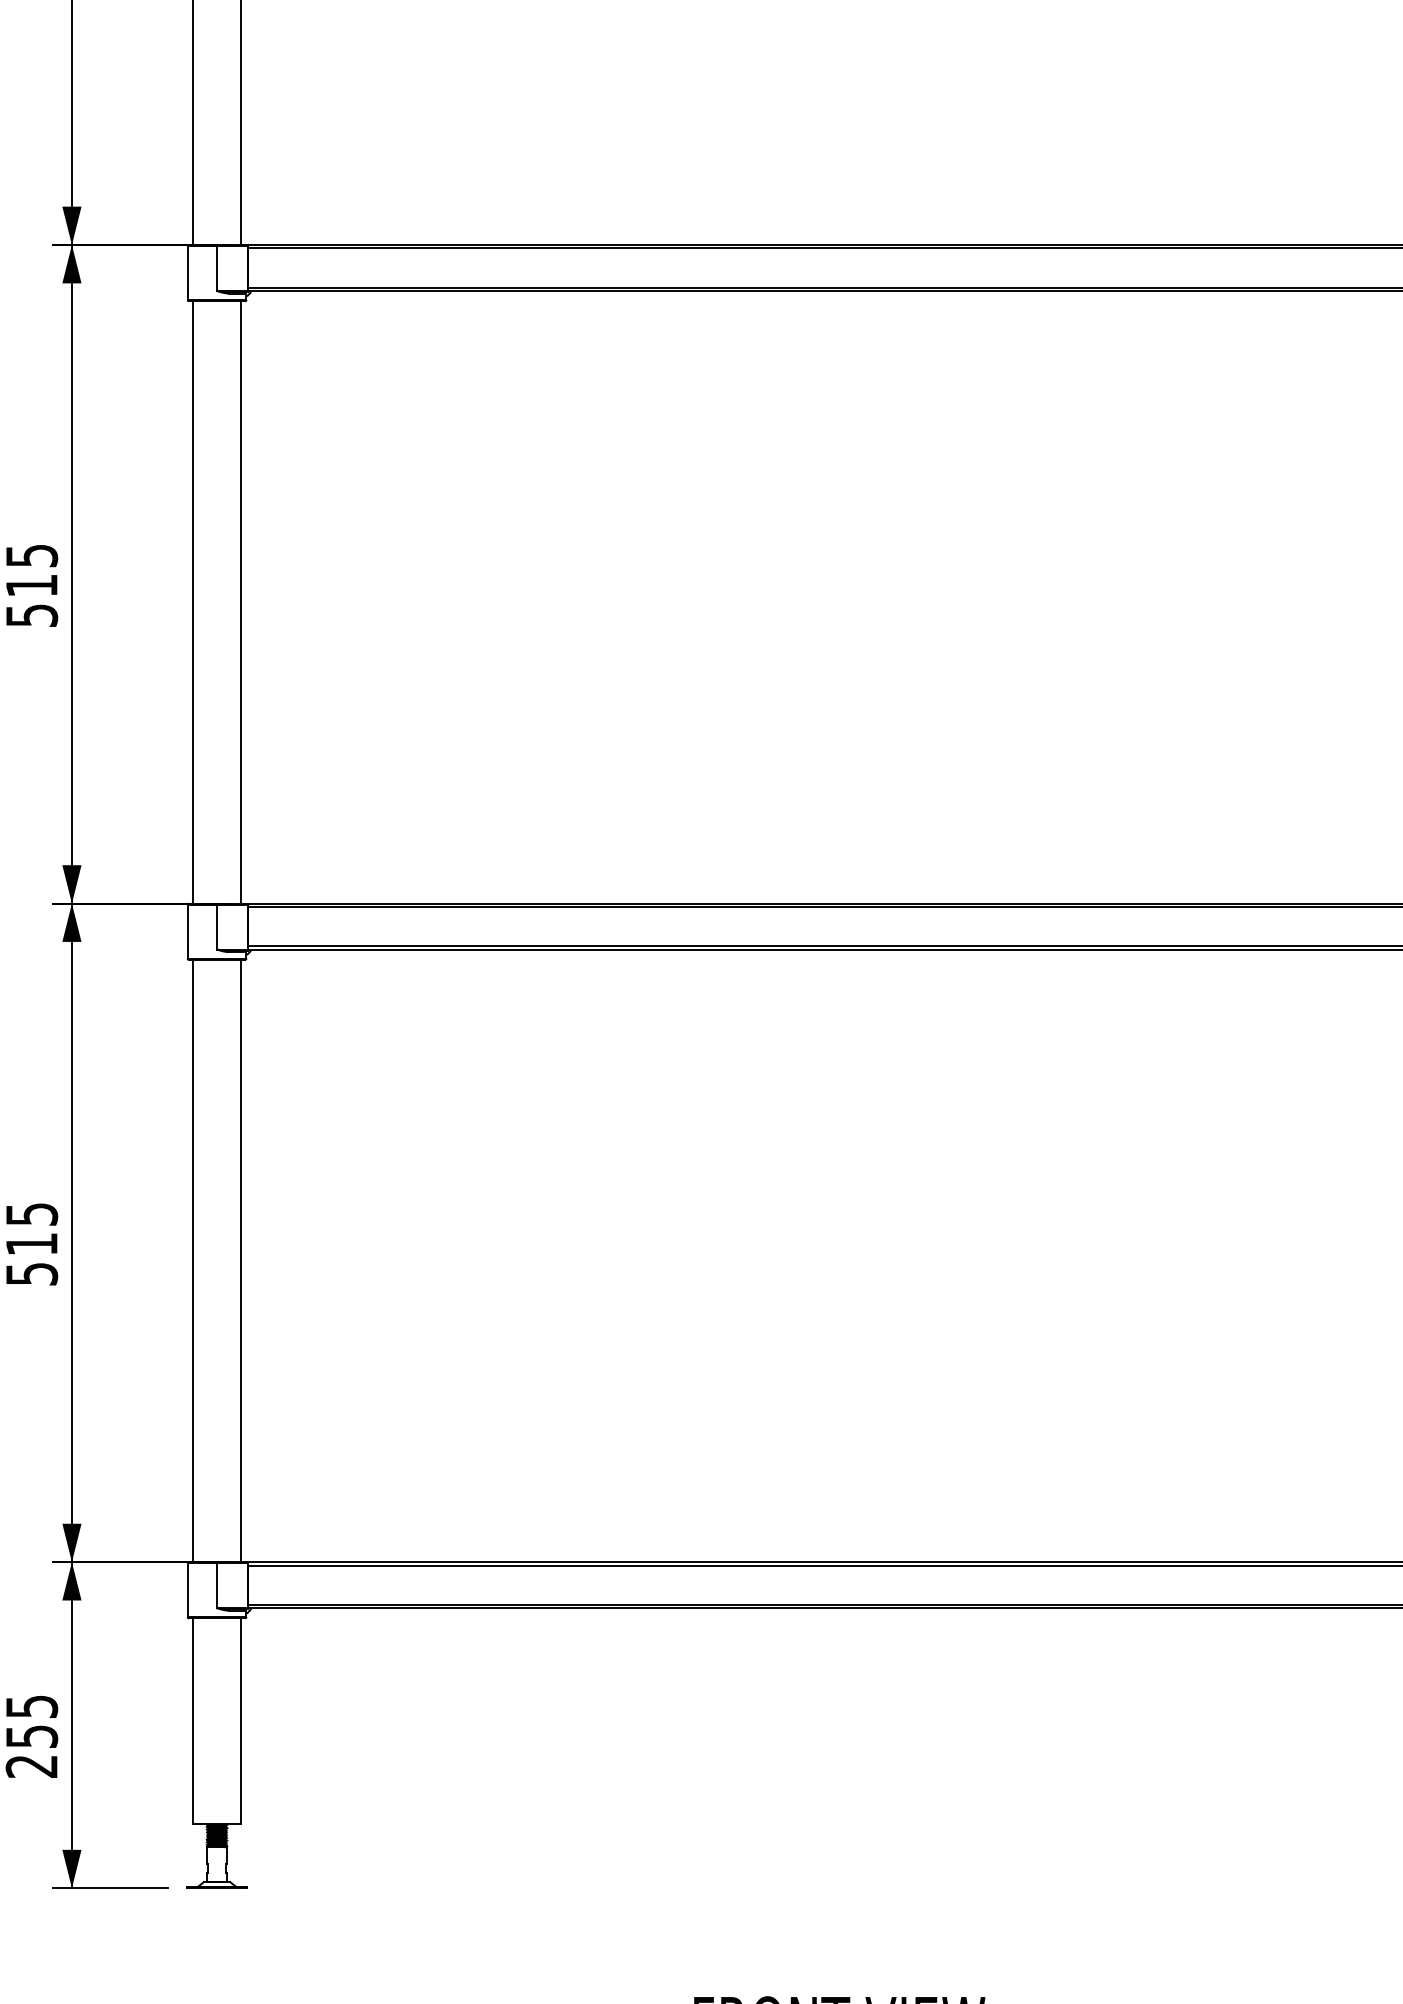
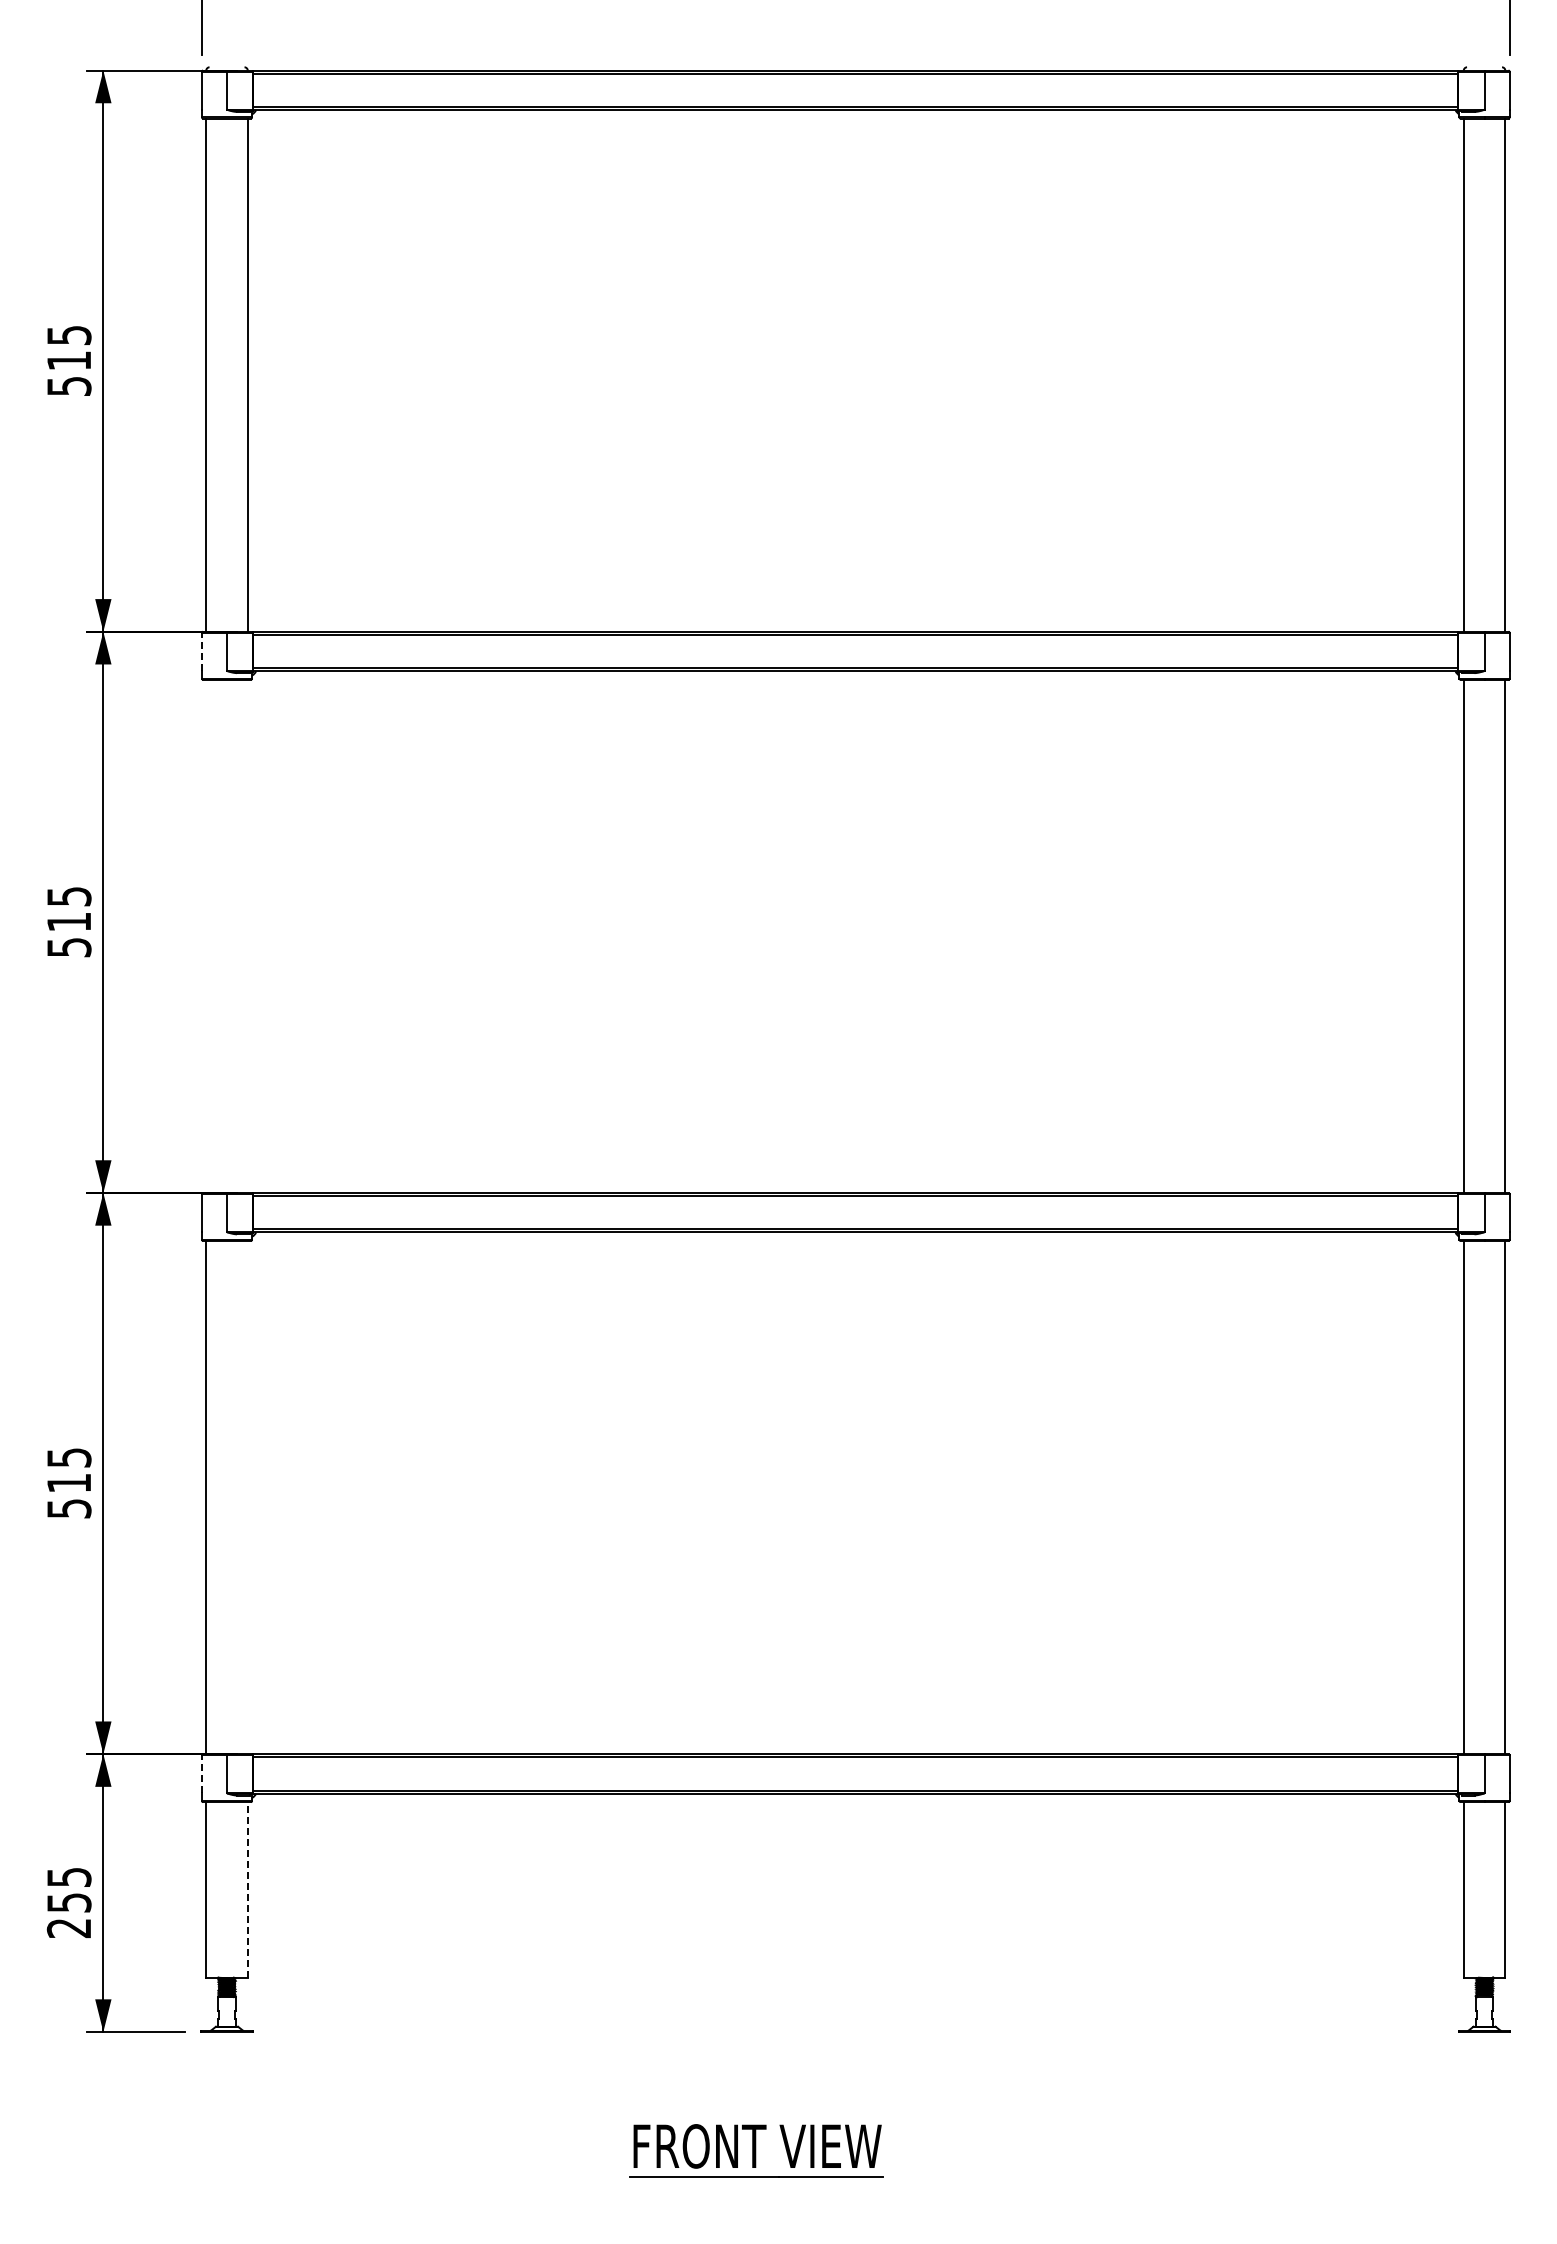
line: (187, 268) -> (201, 651), solid -> dashed
line: (192, 601) -> (206, 935), removed
line: (241, 601) -> (247, 935), removed
line: (241, 1260) -> (247, 1497), removed
line: (187, 1584) -> (201, 1773), solid -> dashed
line: (241, 1720) -> (247, 1889), solid -> dashed

